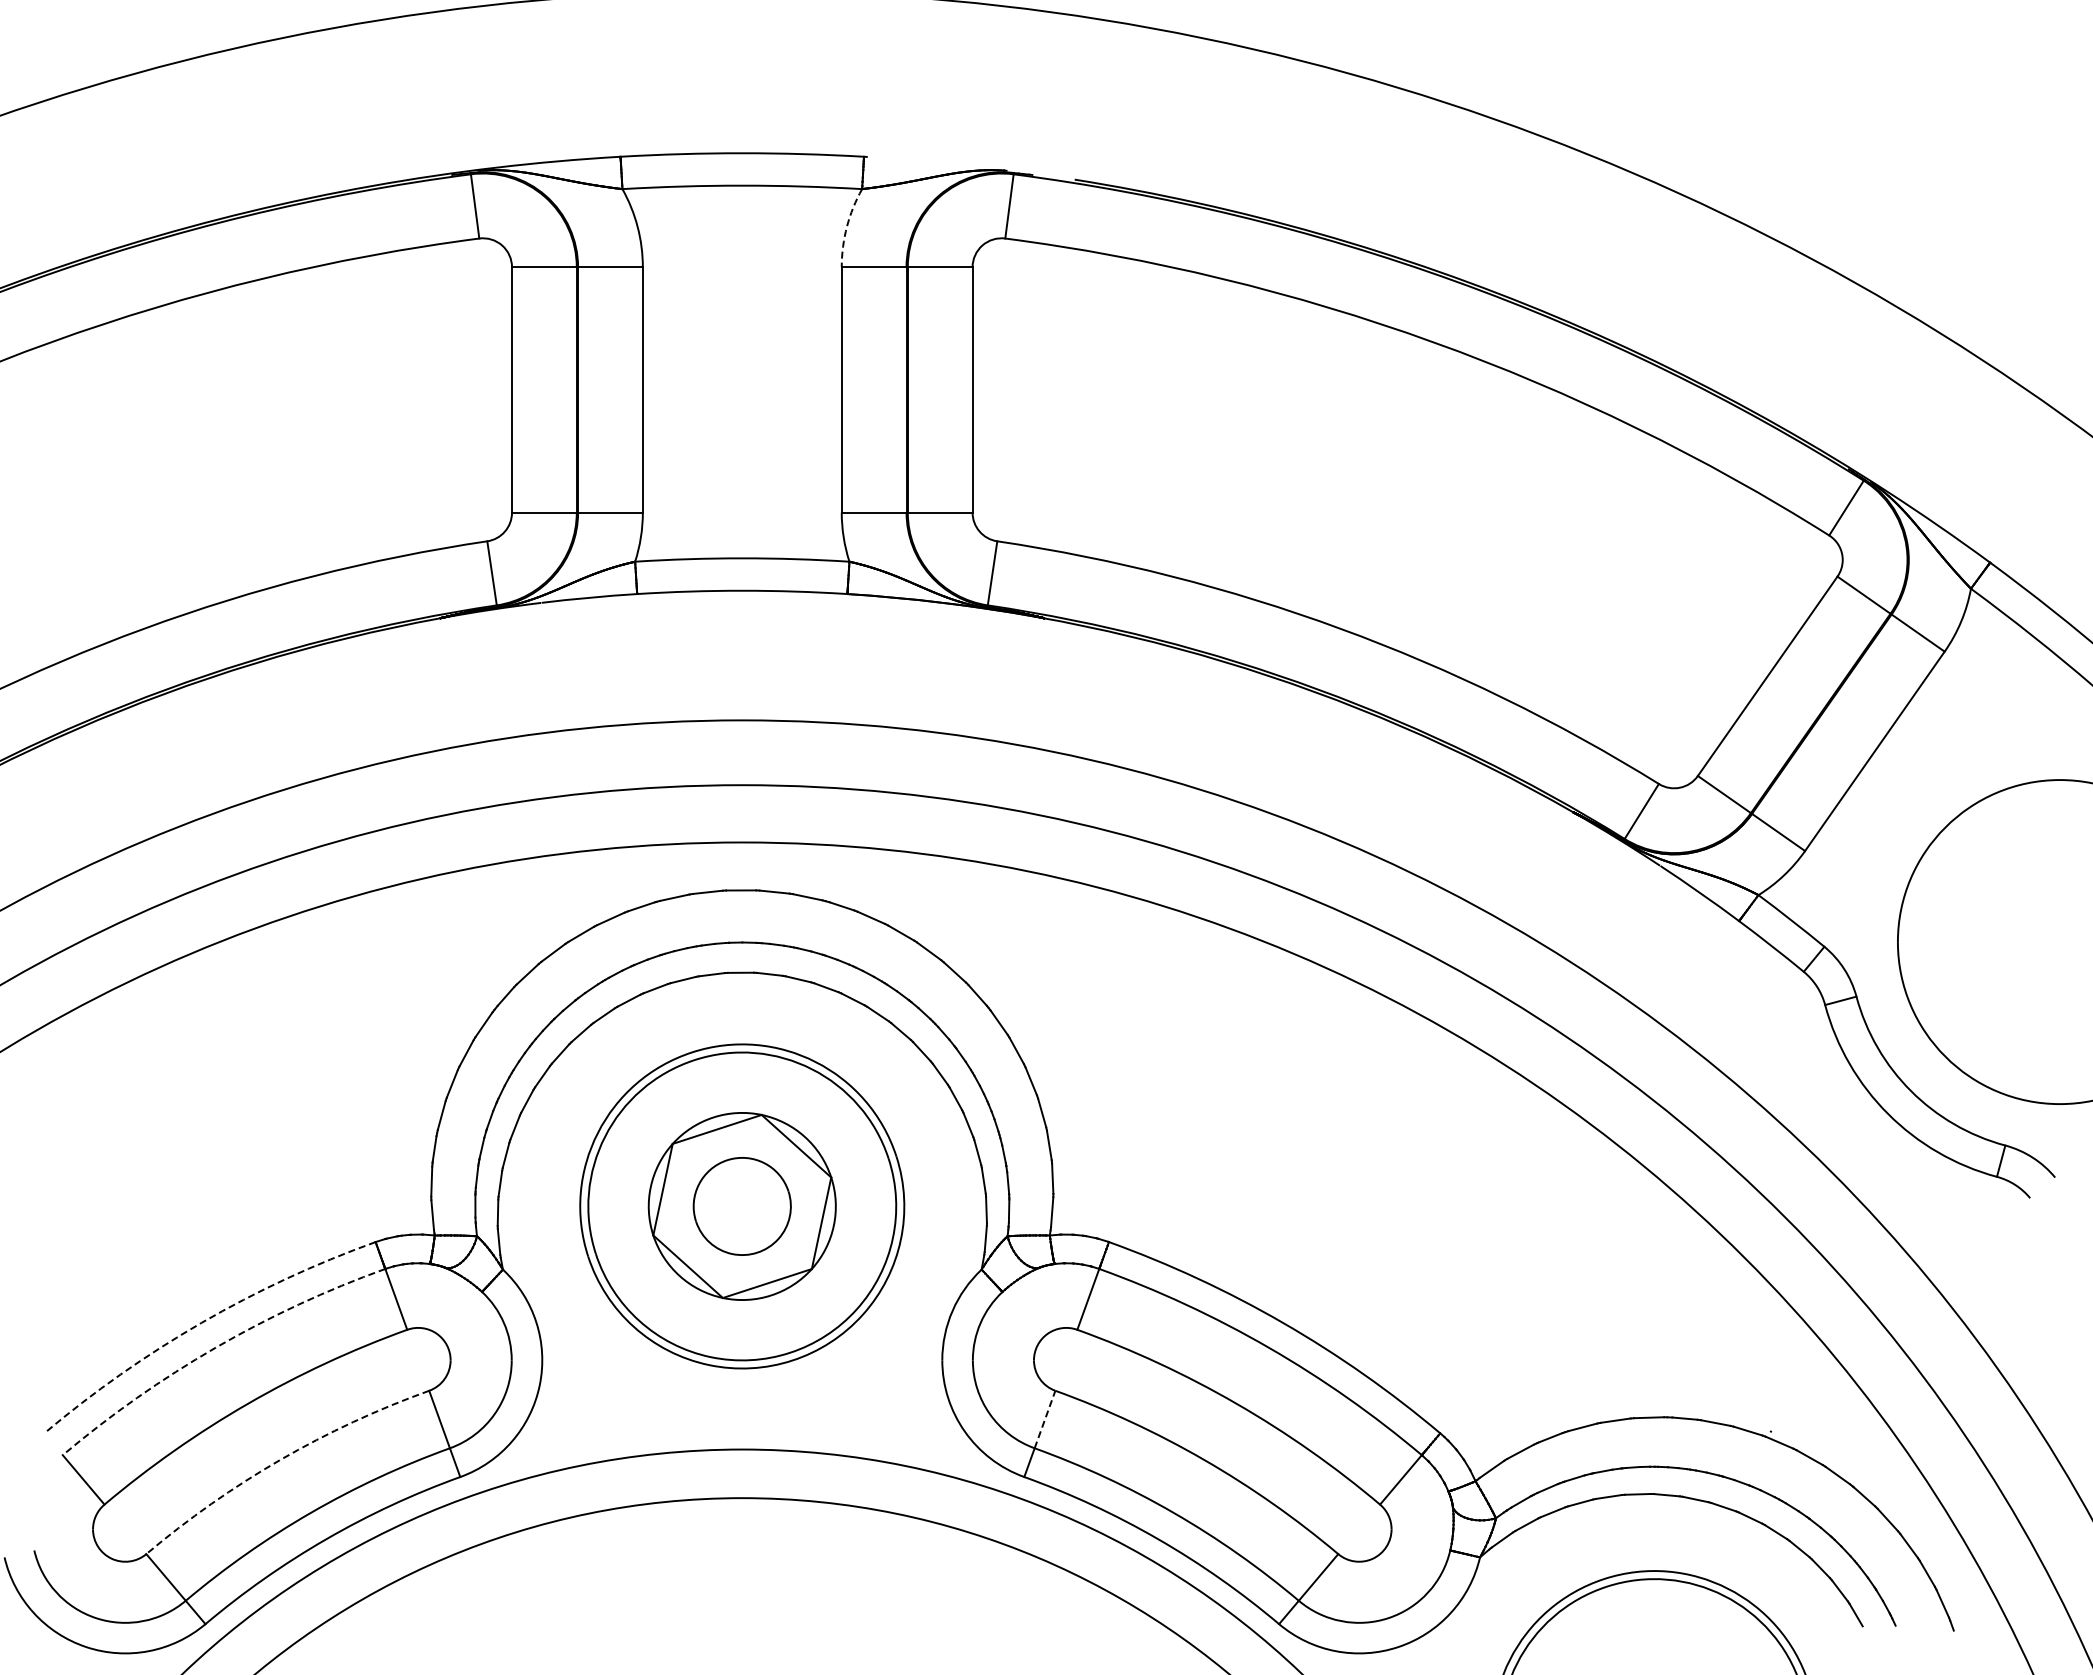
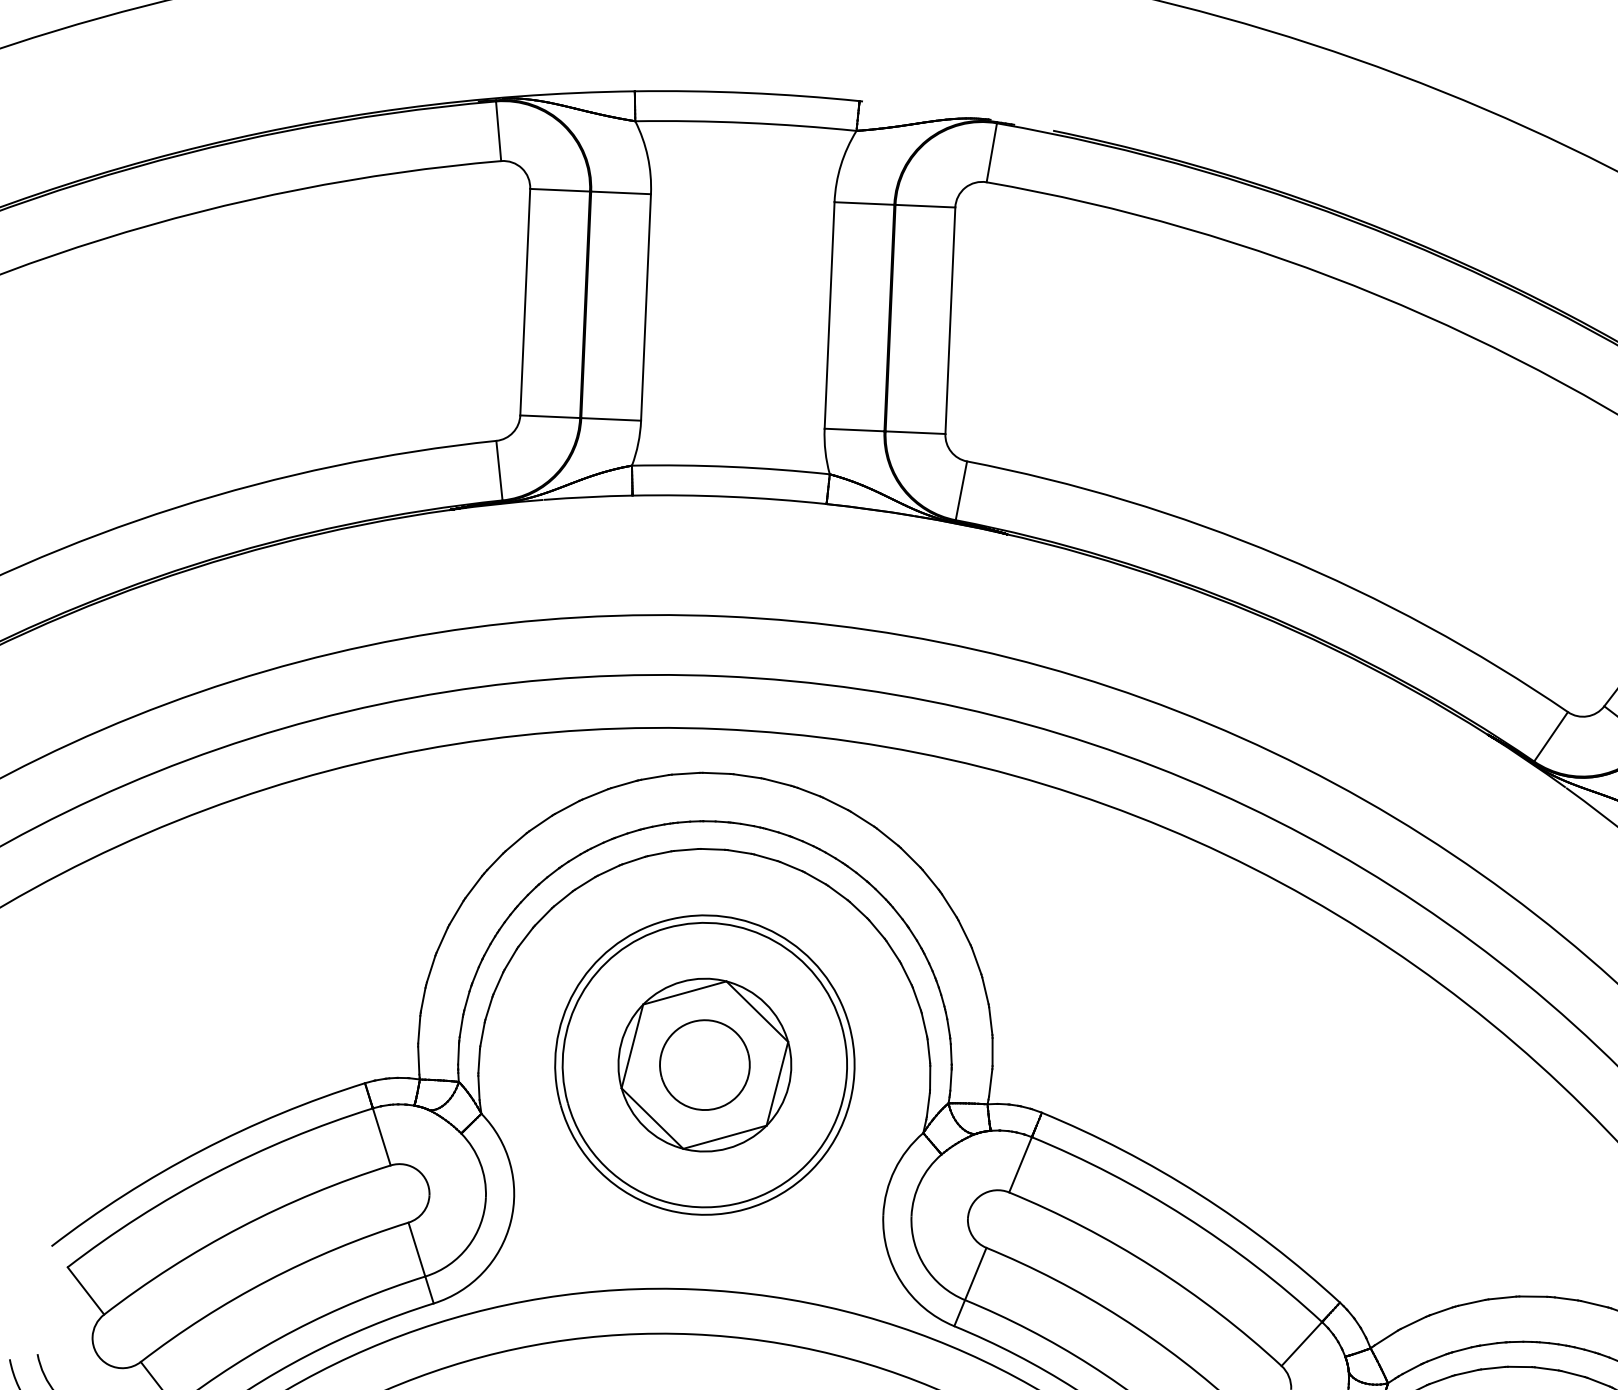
arc: (846, 226) -> (840, 164), dashed -> solid
arc: (201, 1322) -> (201, 1150), dashed -> solid
arc: (215, 1347) -> (212, 1174), dashed -> solid
line: (1045, 1419) -> (976, 1273), dashed -> solid
arc: (280, 1459) -> (268, 1280), dashed -> solid

